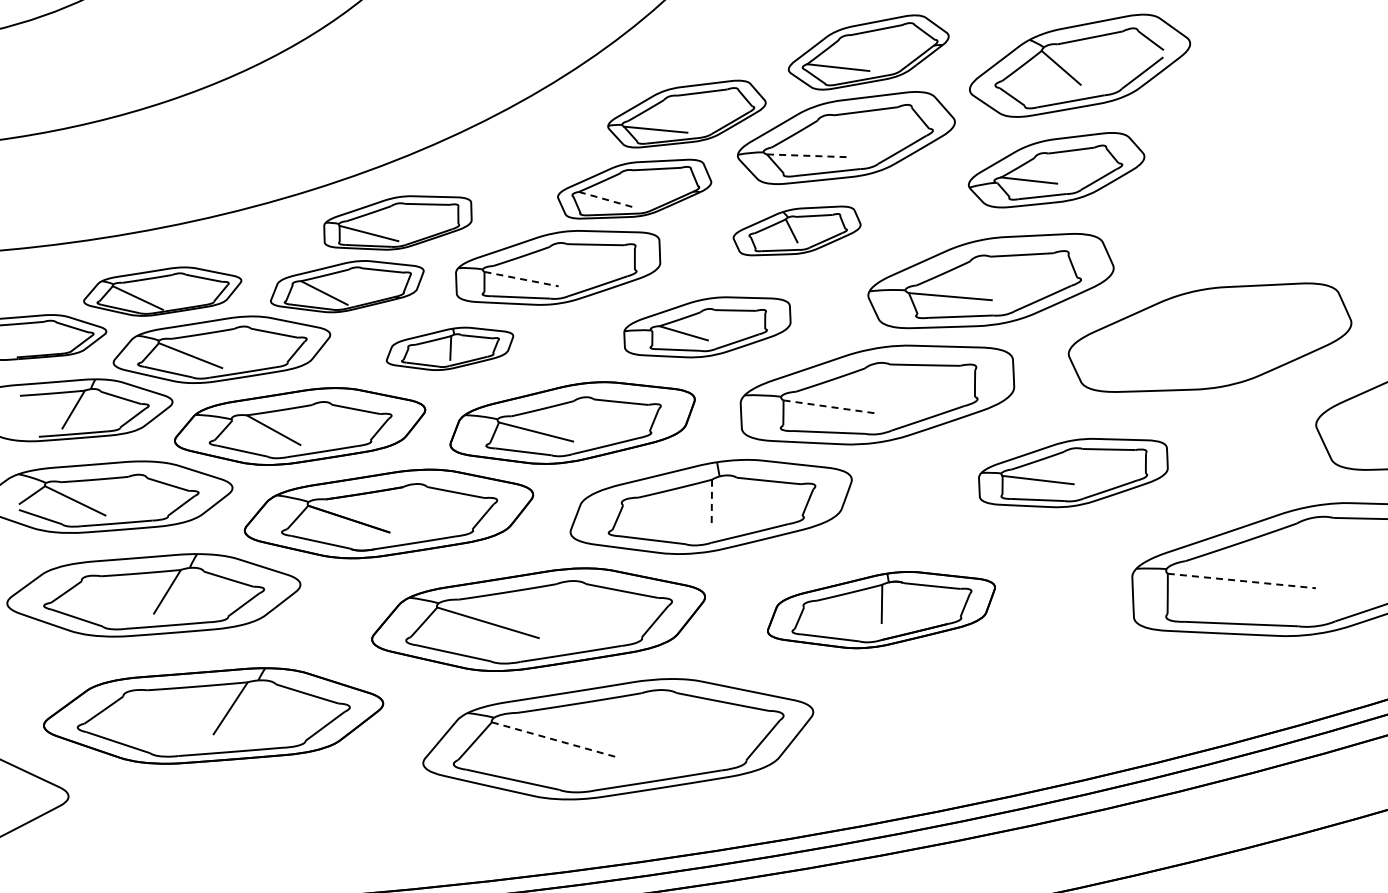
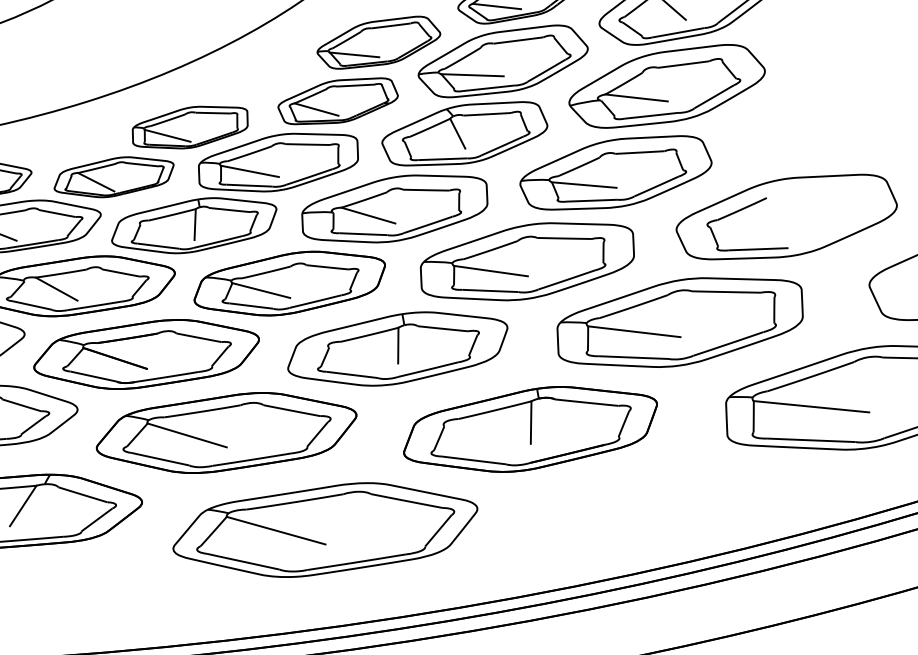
line: (807, 155) -> (472, 75), dashed -> solid
part: (1056, 170) -> (667, 86), size x1.43
line: (607, 199) -> (316, 109), dashed -> solid
part: (397, 222) -> (189, 127), moved
part: (796, 230) -> (464, 133), size x1.67
line: (521, 279) -> (249, 171), dashed -> solid
part: (707, 327) -> (394, 209), size x1.43
part: (1151, 329) -> (741, 210), added
part: (449, 348) -> (193, 225), size x1.67
line: (830, 407) -> (490, 271), dashed -> solid
part: (1073, 472) -> (680, 322), size x1.67
line: (711, 502) -> (398, 345), dashed -> solid
line: (1242, 581) -> (812, 407), dashed -> solid
part: (881, 609) -> (530, 428), size x1.43
part: (538, 619) -> (226, 432), moved
line: (555, 739) -> (276, 530), dashed -> solid

